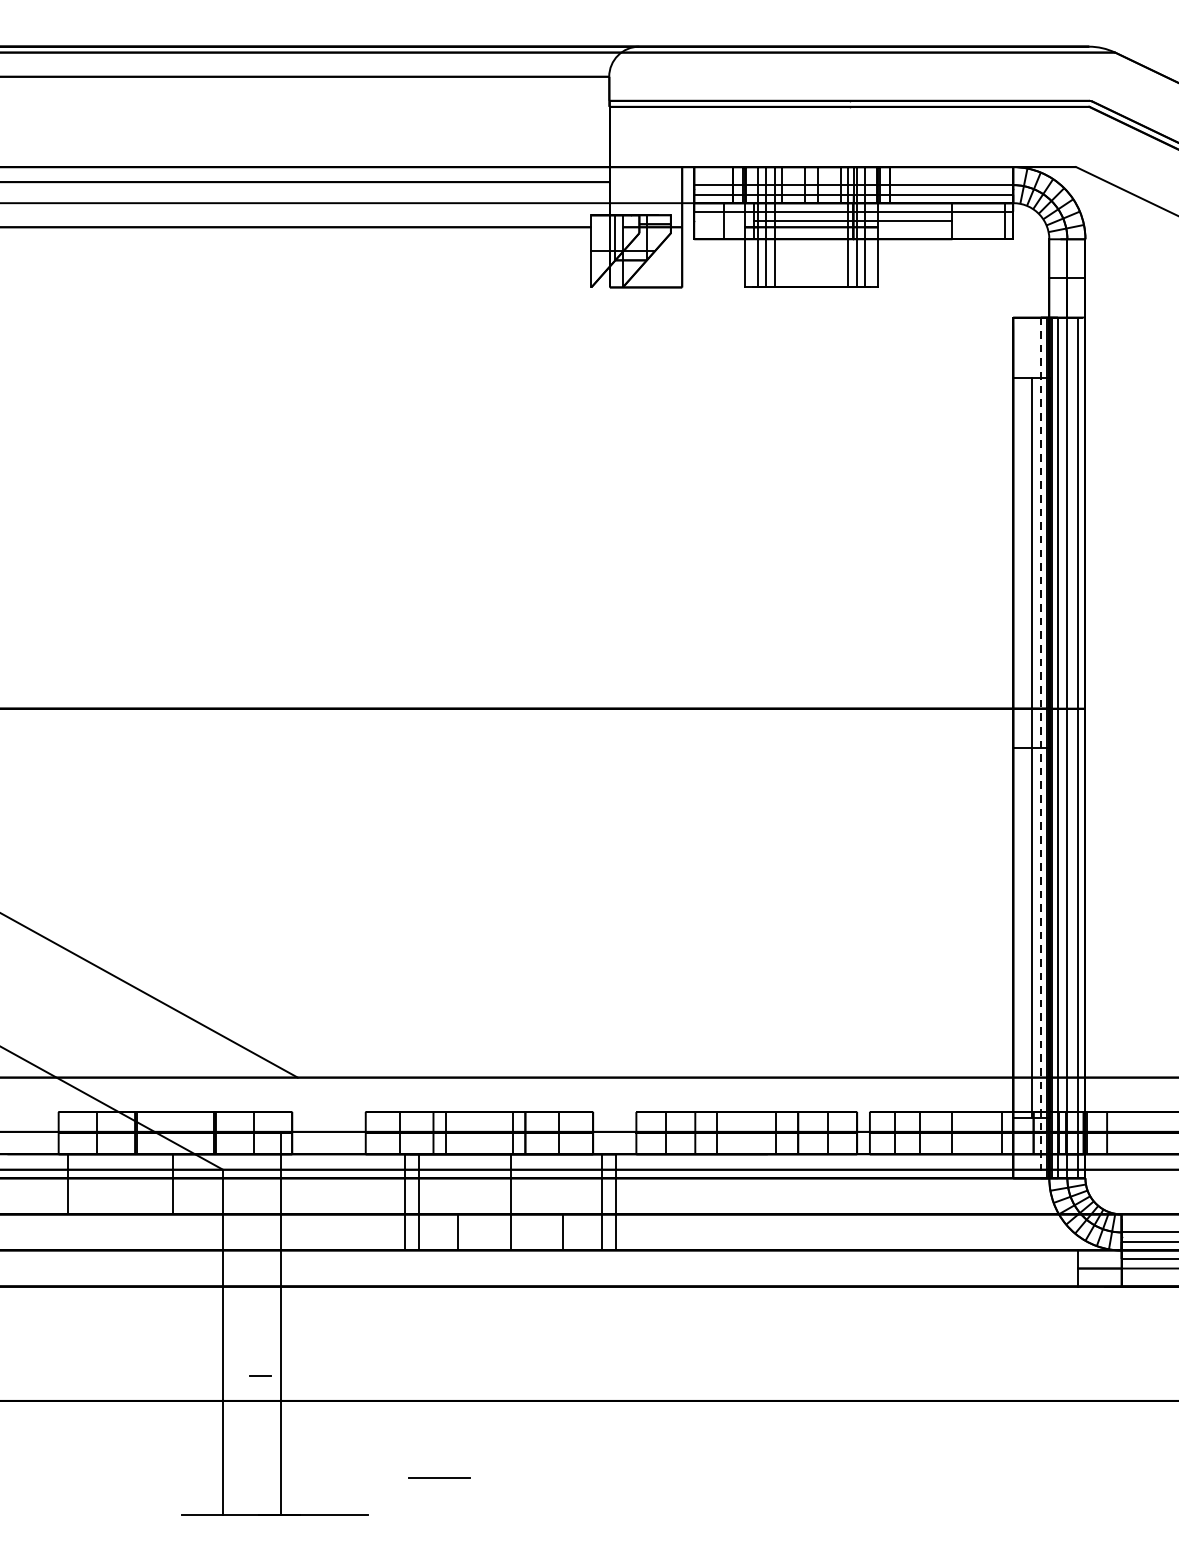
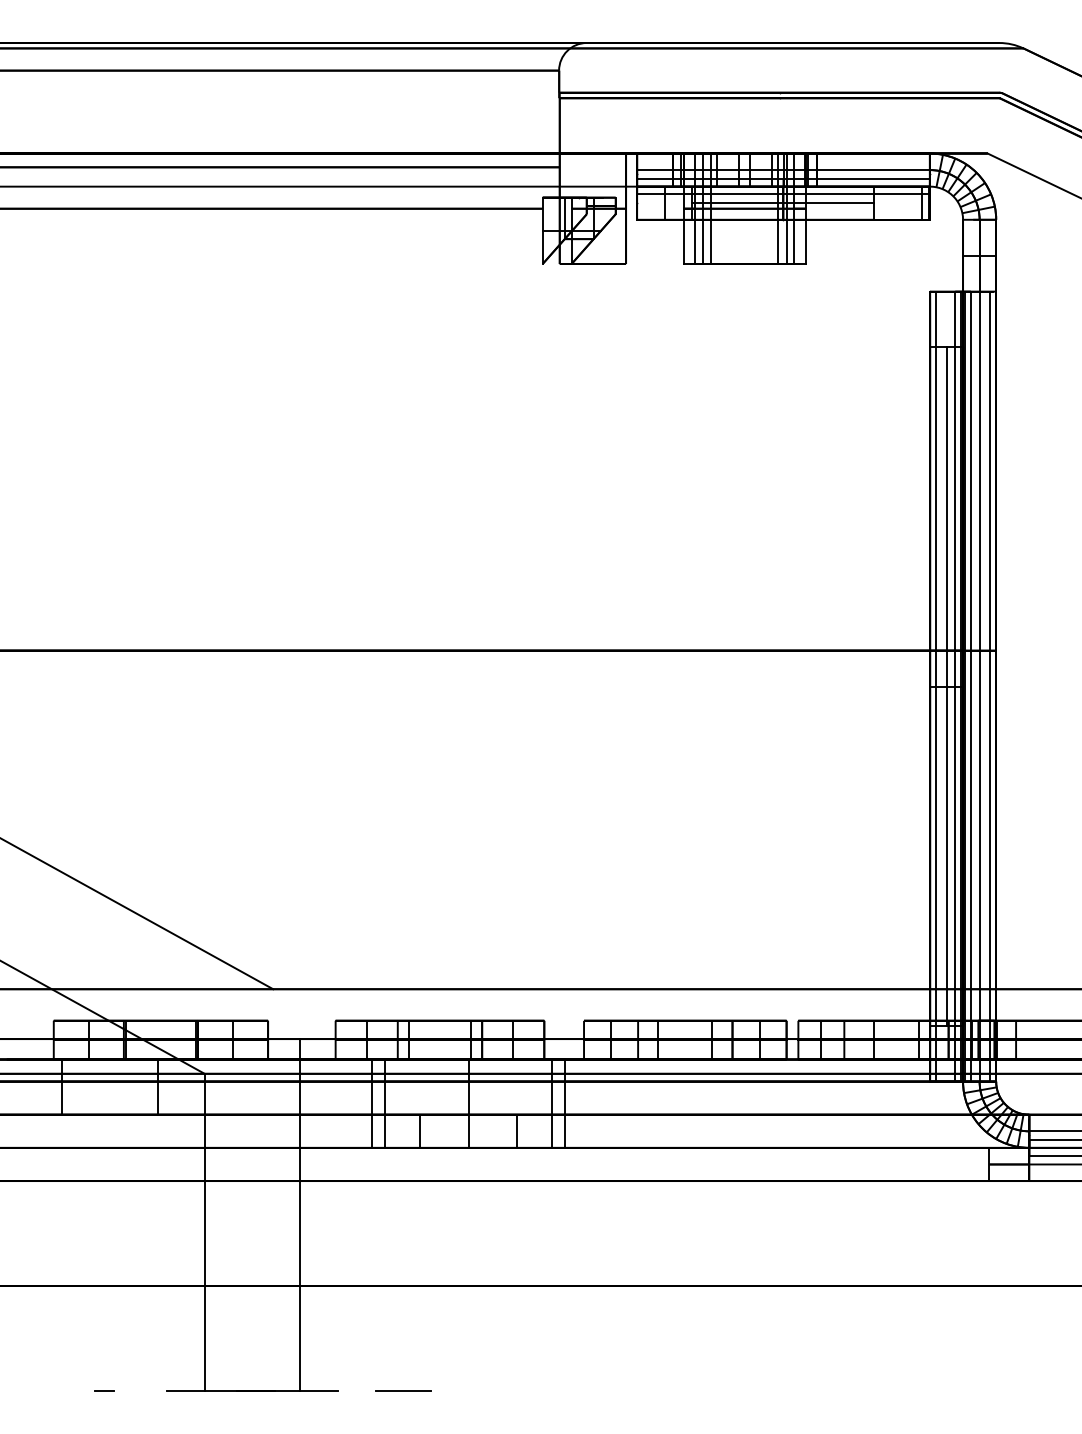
line: (1020, 747) -> (936, 686), added
line: (1041, 747) -> (955, 686), dashed -> solid
line: (280, 1323) -> (300, 1214), moved
line: (261, 1375) -> (104, 1390), moved
line: (439, 1477) -> (403, 1390), moved

